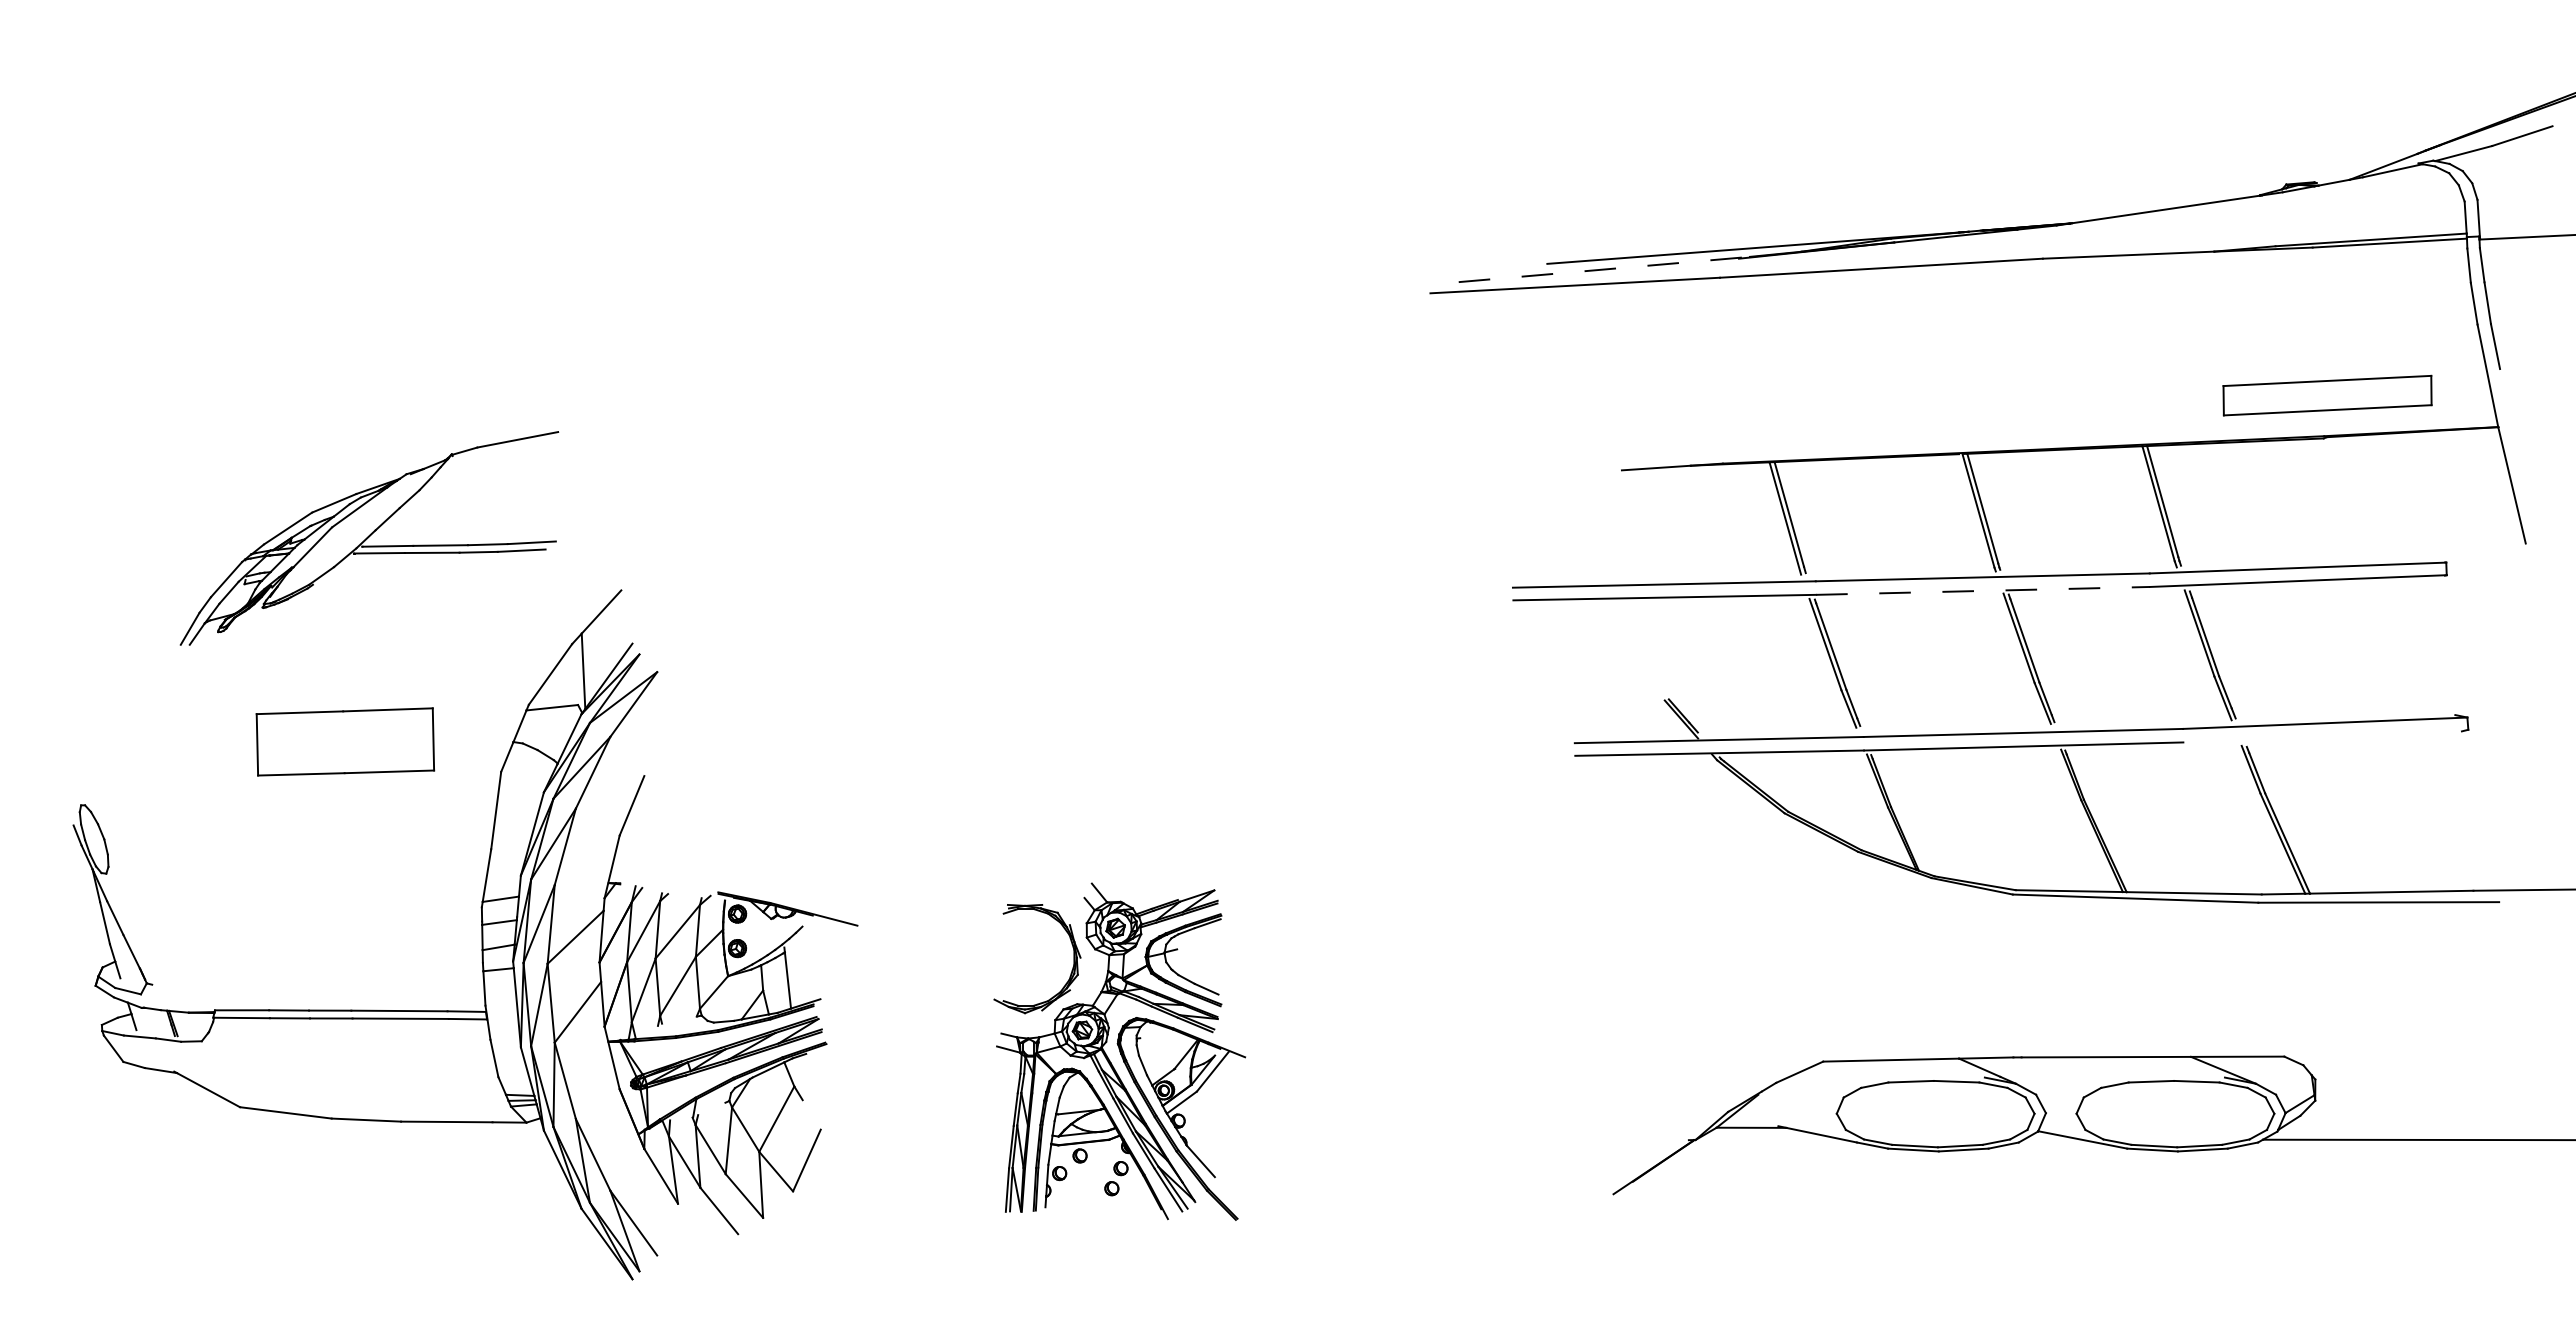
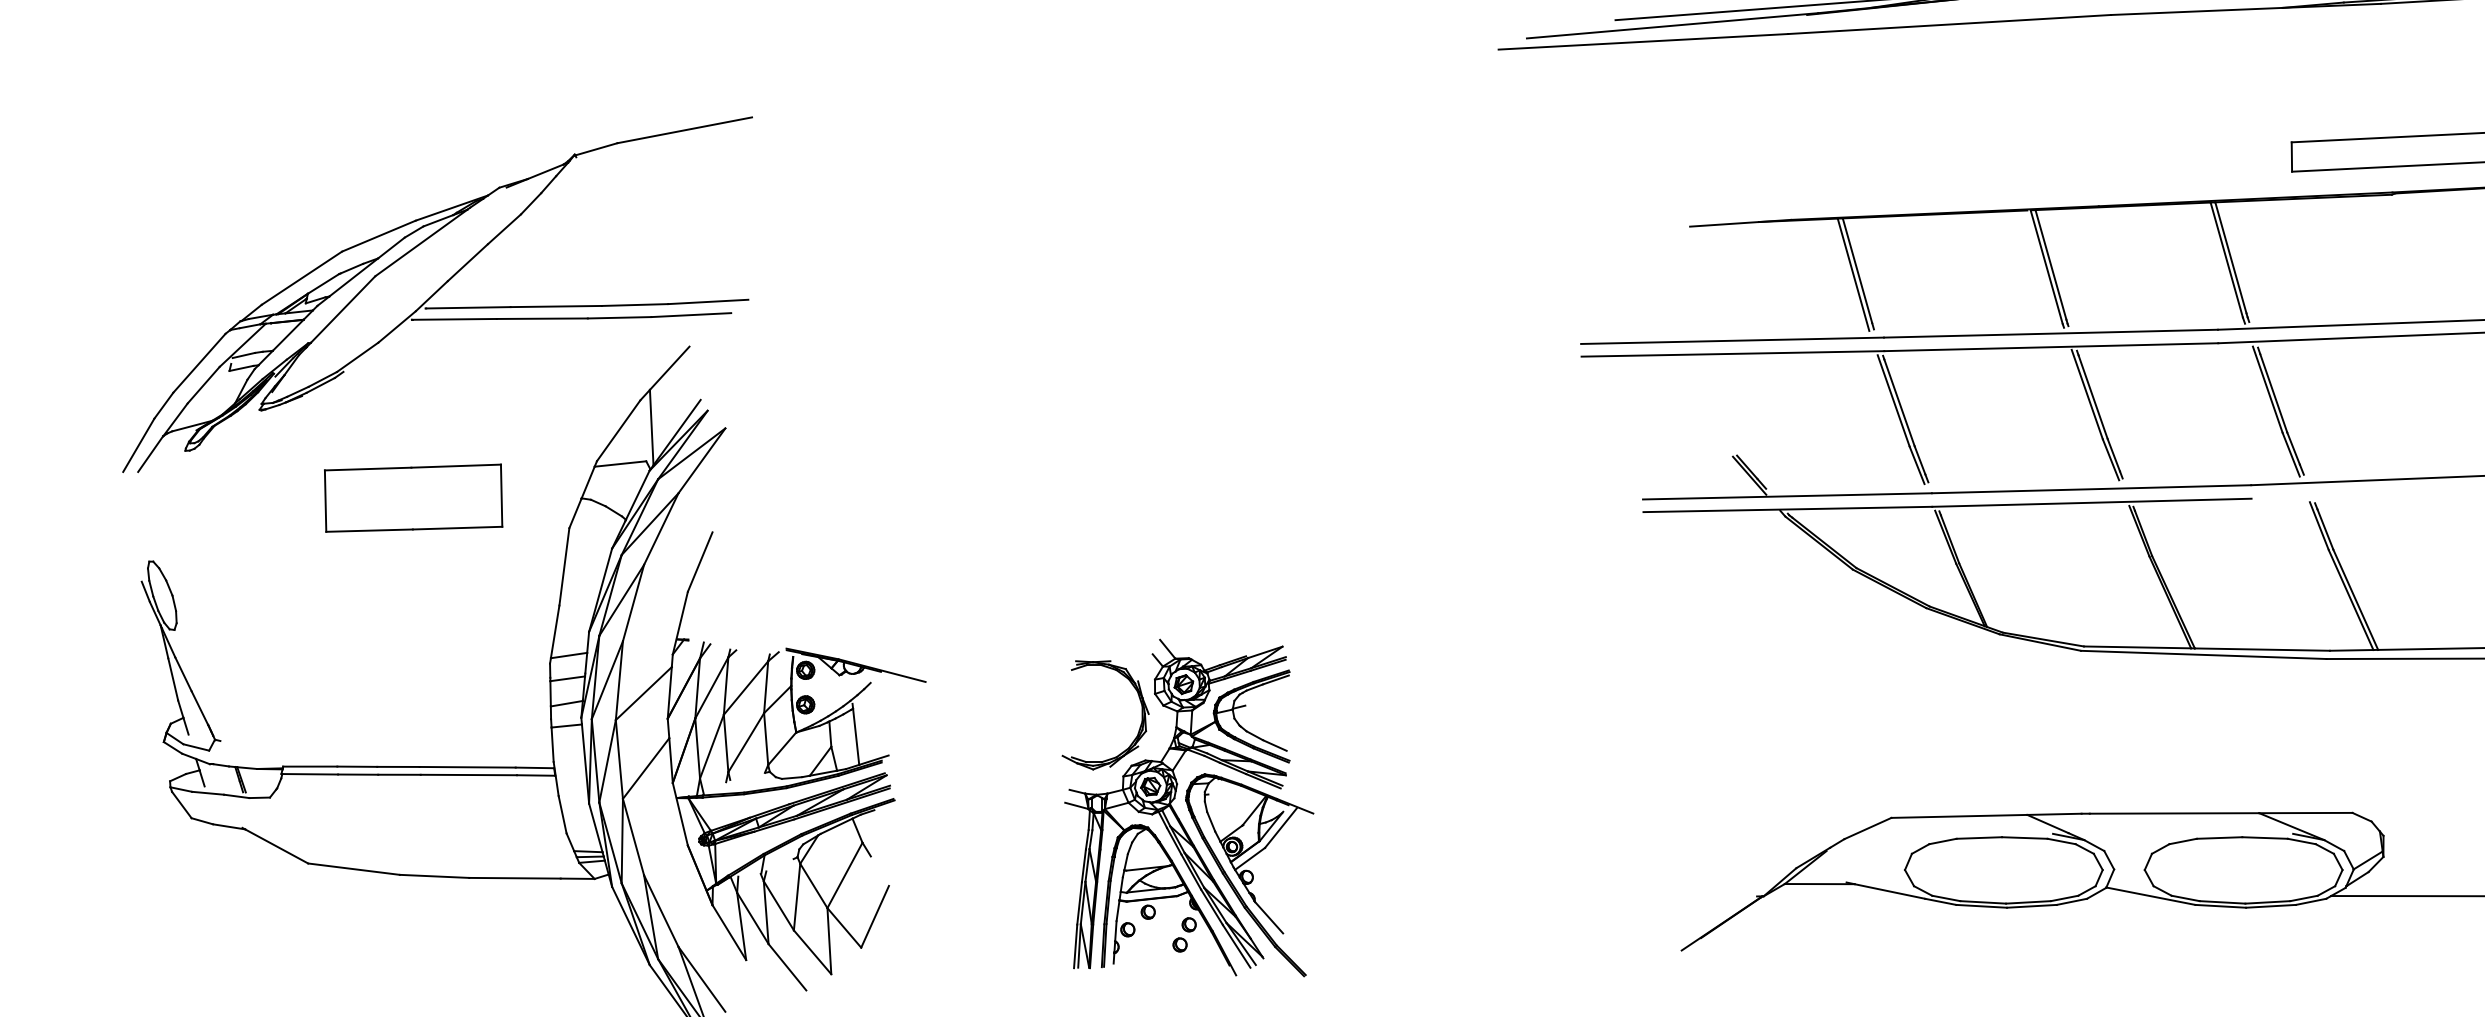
line: (1604, 269) -> (1672, 25), dashed -> solid
part: (369, 538) -> (437, 294), size x1.67
line: (1983, 590) -> (2051, 346), dashed -> solid

